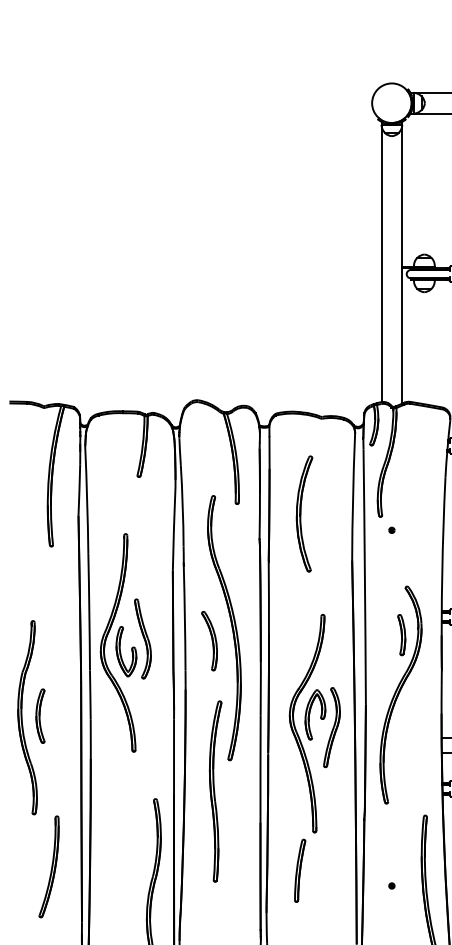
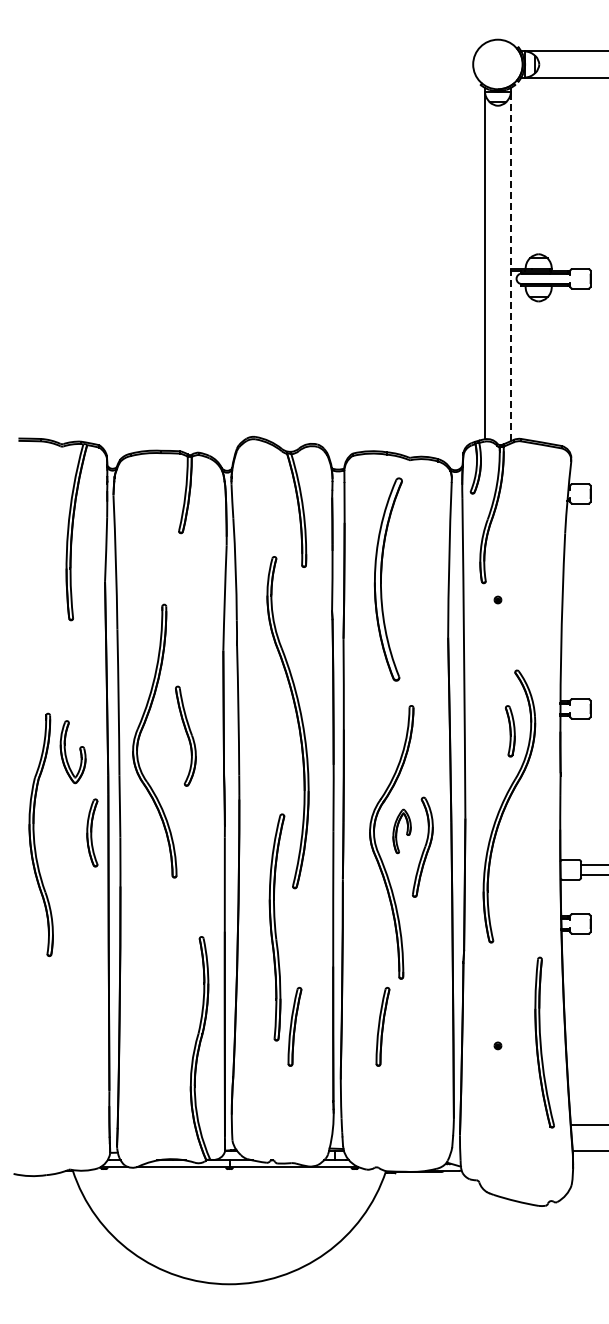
line: (402, 264) -> (511, 266), solid -> dashed
part: (304, 513) -> (388, 579), size x1.4
part: (209, 640) -> (269, 738), removed
part: (125, 651) -> (72, 752), moved
part: (314, 714) -> (401, 831), size x0.7
part: (40, 715) -> (92, 832), moved
part: (49, 866) -> (68, 1021), removed
part: (229, 870) -> (294, 1026), added

